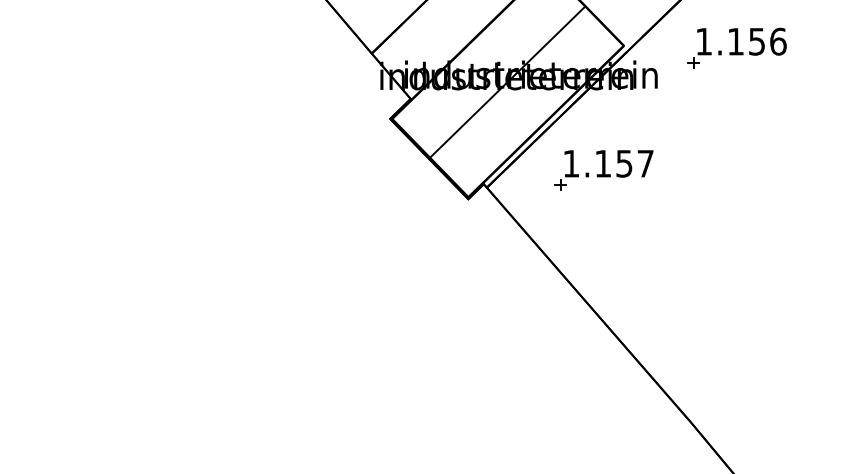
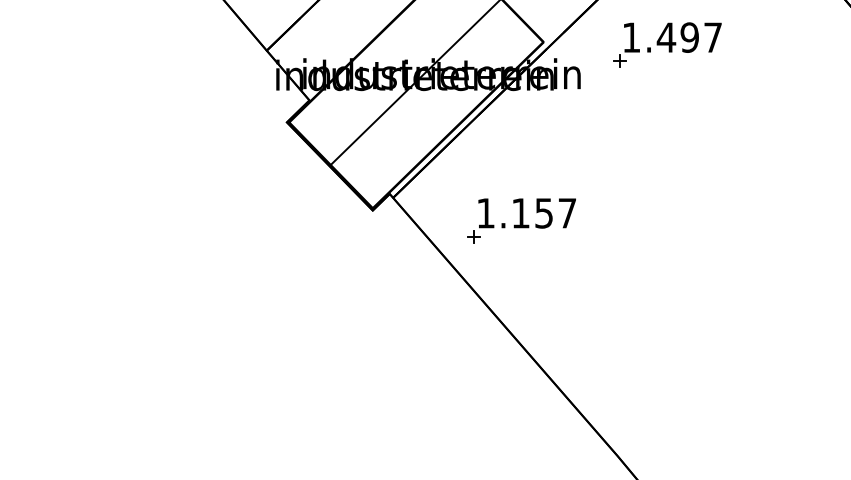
text: (756, 41) -> (689, 37), 1.156 -> 1.497
part: (603, 170) -> (521, 220), moved

